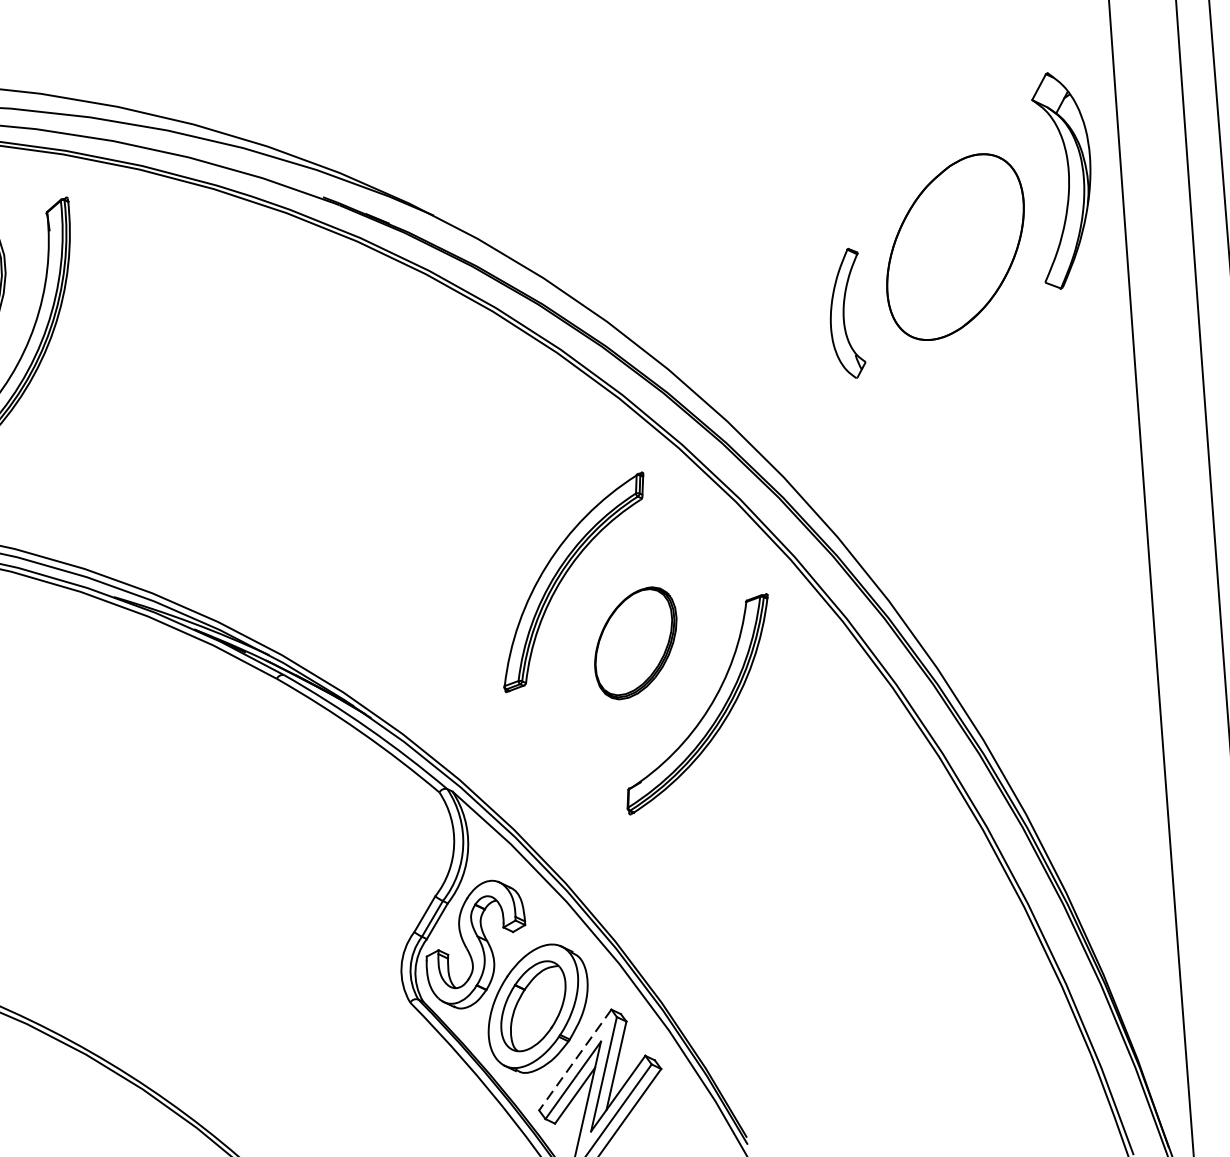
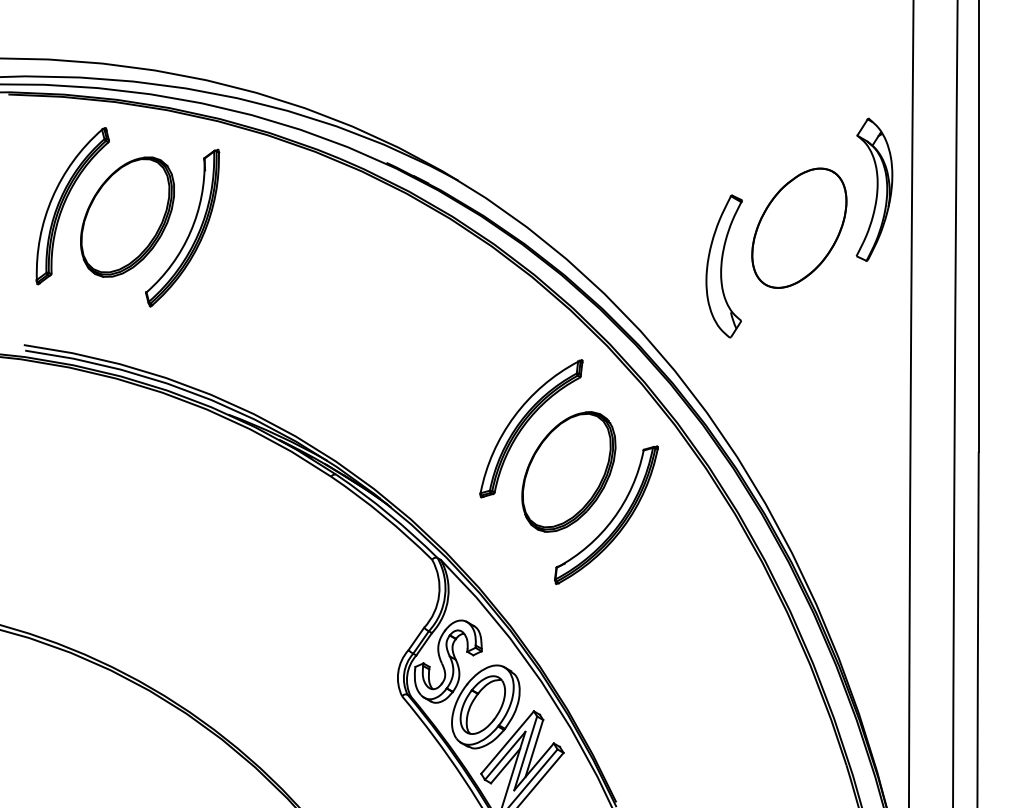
part: (845, 314) -> (723, 266), size x1.67
part: (635, 642) -> (568, 471), size x1.67
line: (575, 1059) -> (507, 742), dashed -> solid

